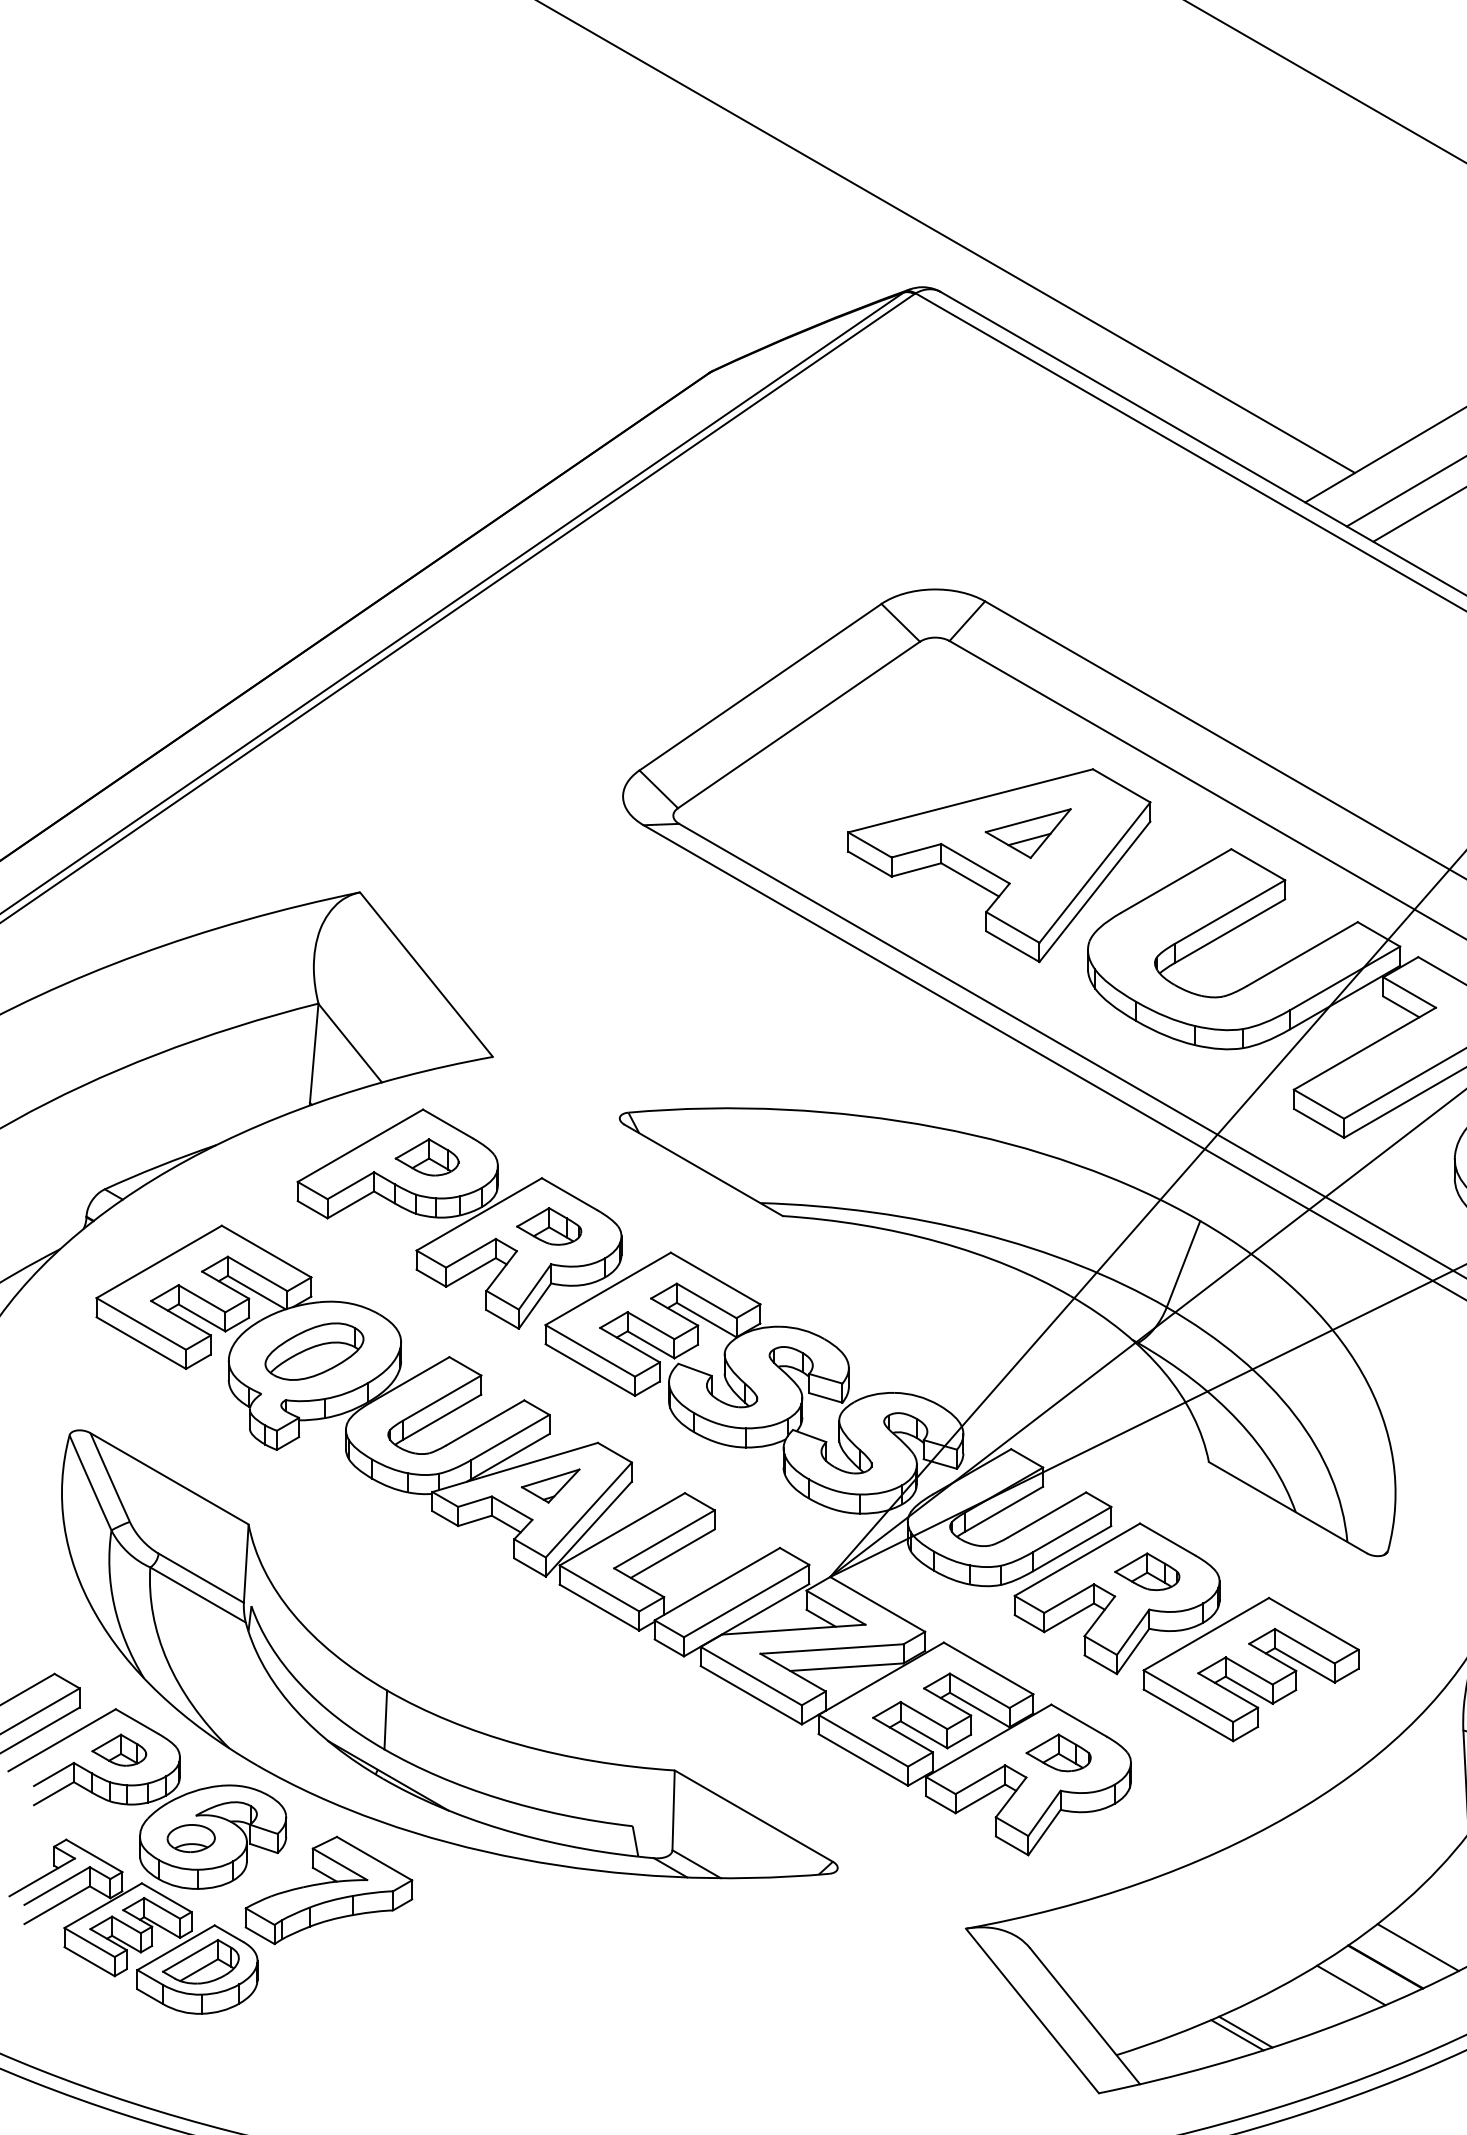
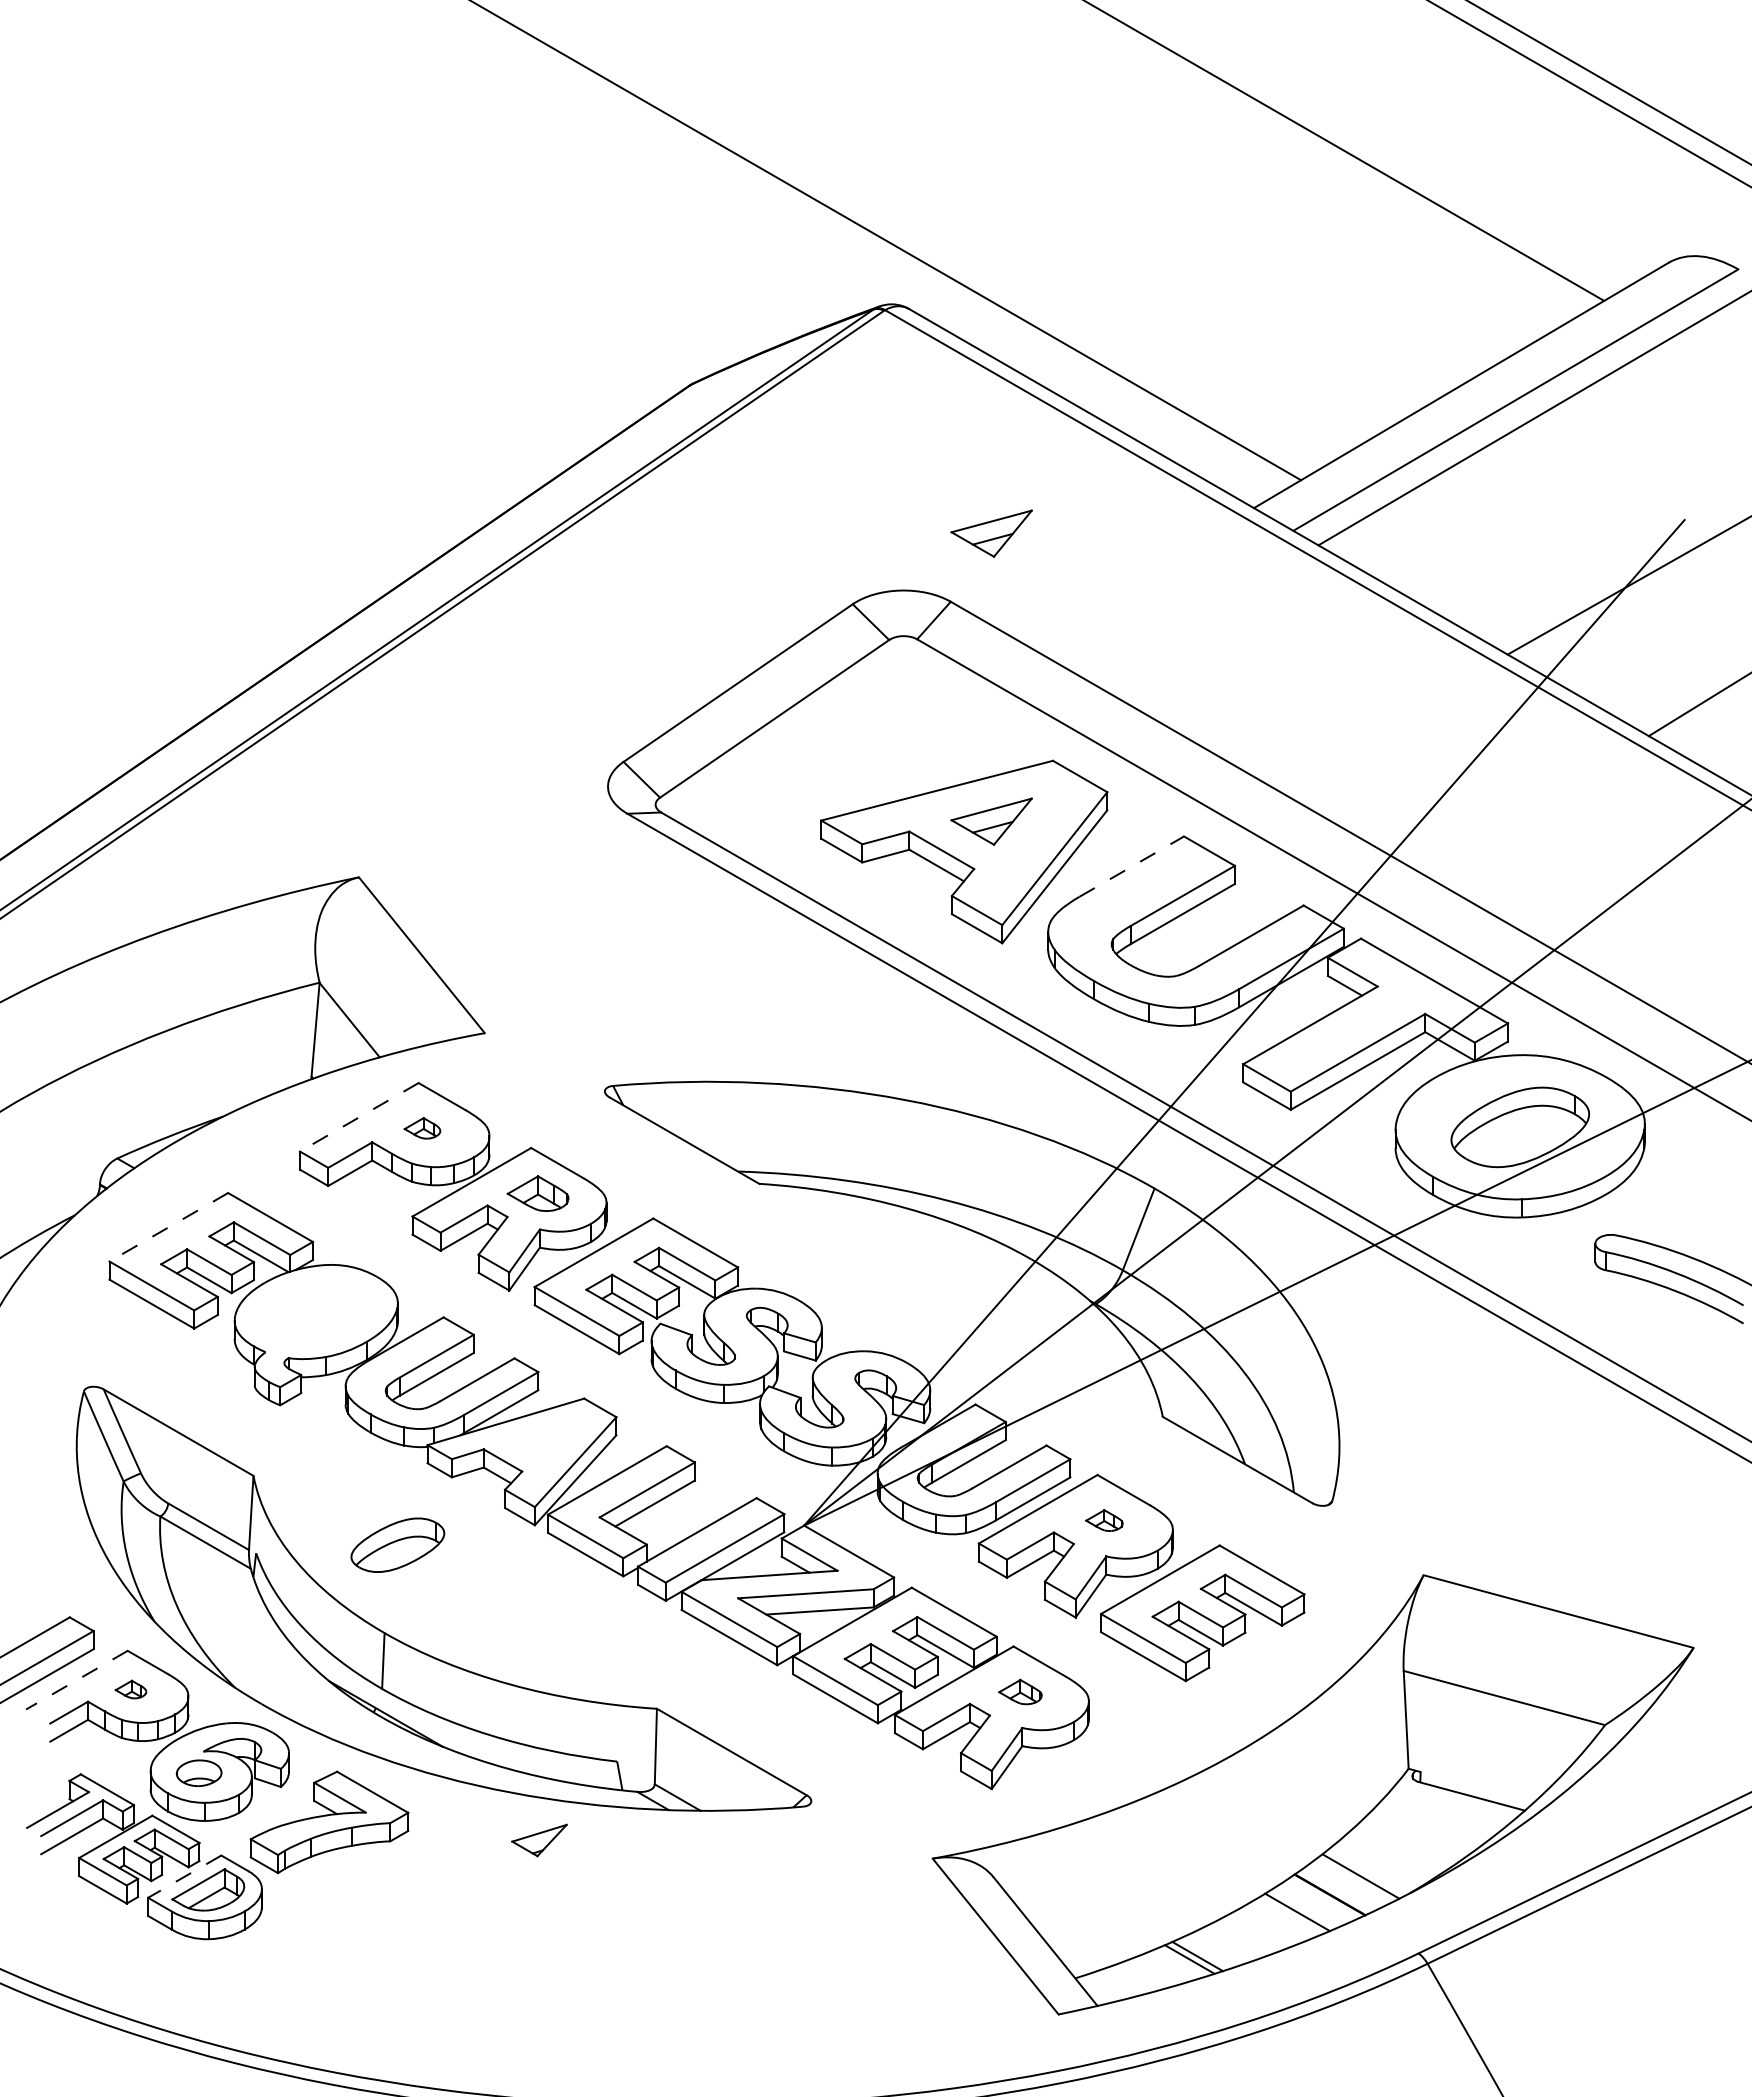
part: (1028, 529) -> (991, 533), added
line: (1176, 880) -> (1132, 866), solid -> dashed
line: (359, 1145) -> (358, 1117), solid -> dashed
part: (427, 1157) -> (422, 1128), size x0.6
line: (158, 1262) -> (168, 1227), solid -> dashed
part: (314, 1350) -> (397, 1544), moved
part: (550, 1486) -> (539, 1840), moved
part: (1147, 1571) -> (1104, 1520), size x0.6
line: (61, 1740) -> (76, 1680), solid -> dashed
part: (118, 1750) -> (130, 1689), size x0.6
part: (1058, 1752) -> (1020, 1691), size x0.7
line: (175, 1947) -> (184, 1876), solid -> dashed

